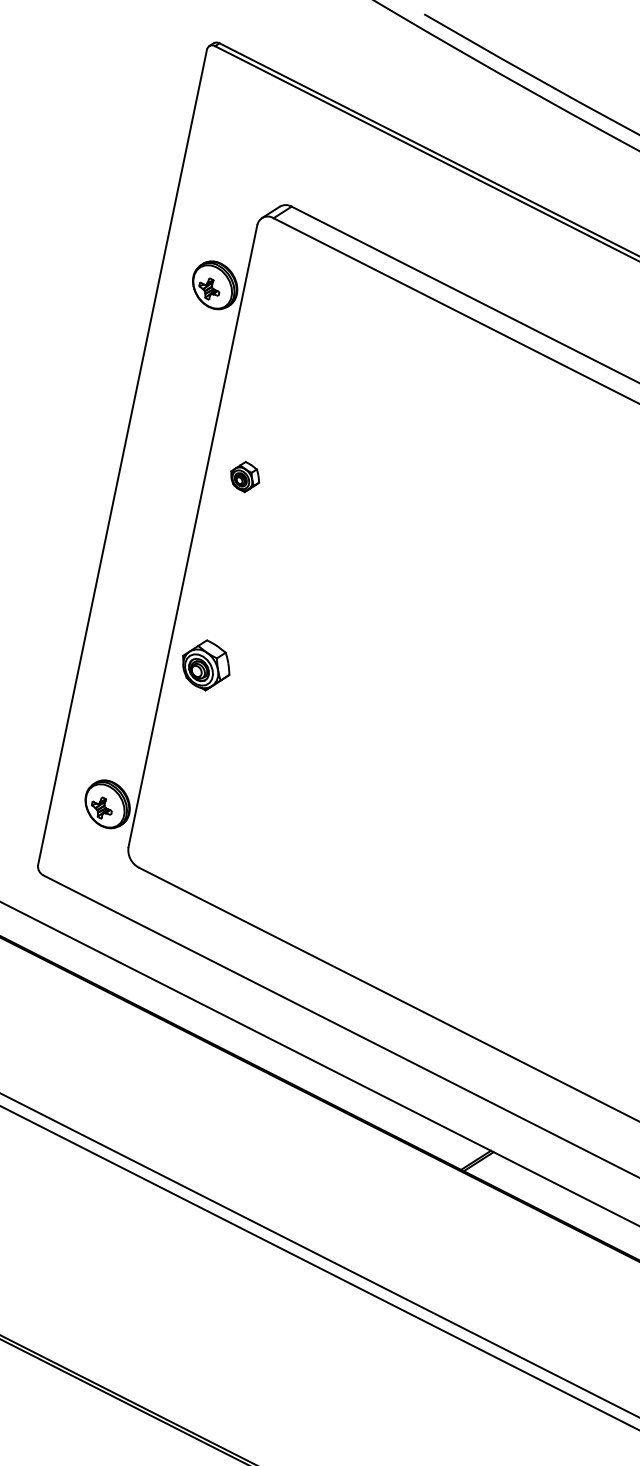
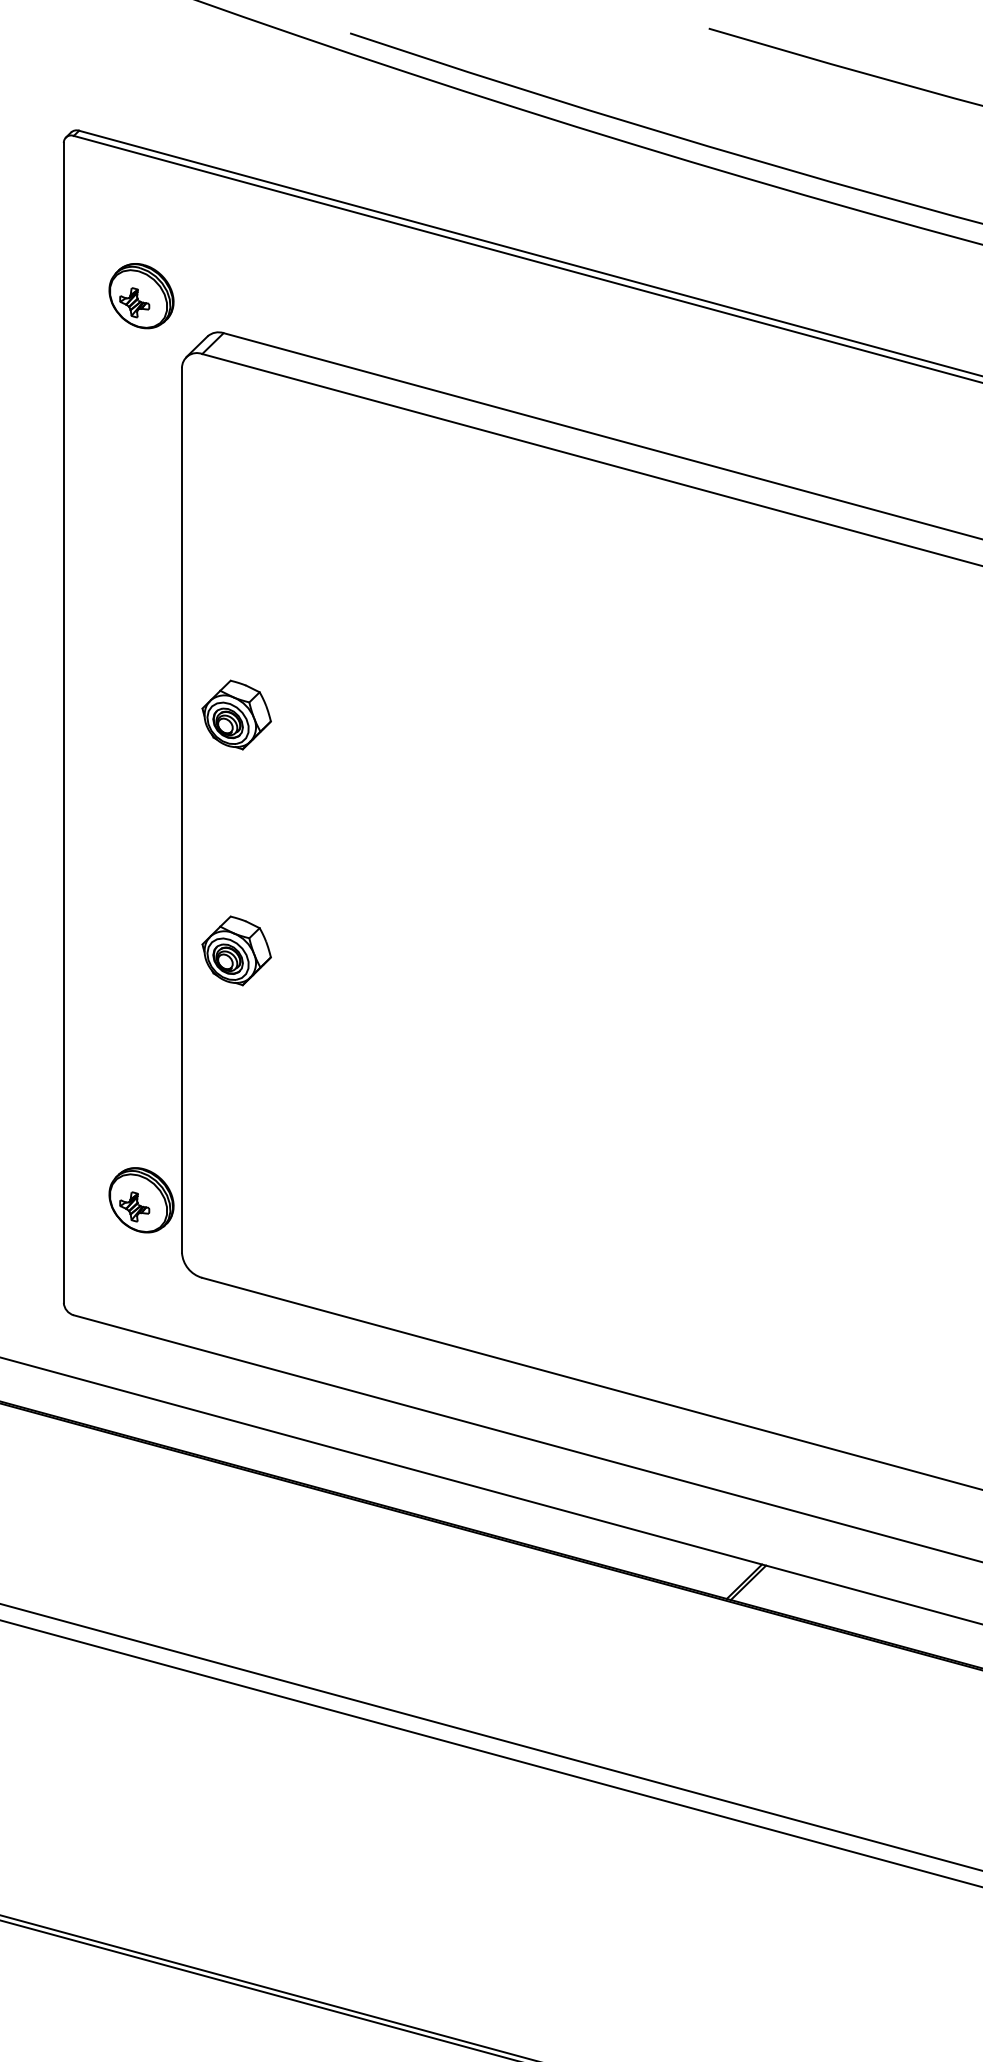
part: (215, 285) -> (141, 296), moved
part: (245, 476) -> (236, 714), size x1.67
part: (206, 665) -> (236, 950), moved

